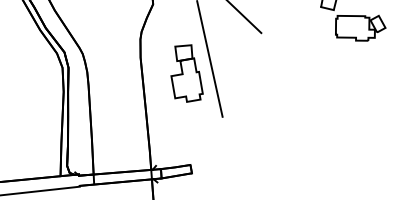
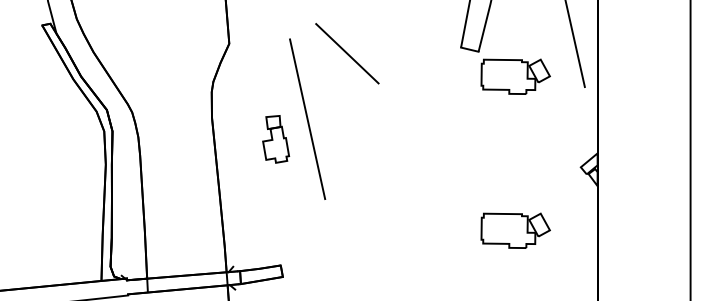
part: (186, 73) -> (275, 139), size x0.6
part: (360, 139) -> (515, 230), added

